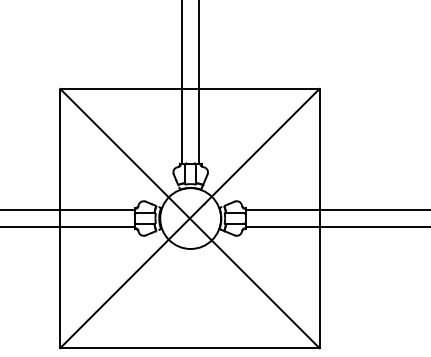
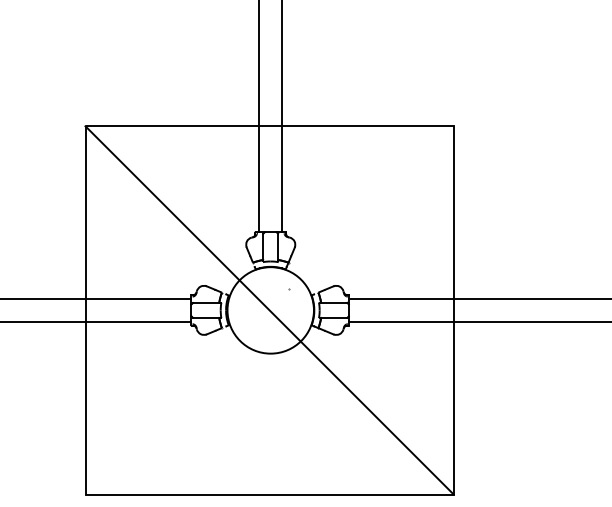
line: (189, 218) -> (269, 310), removed

